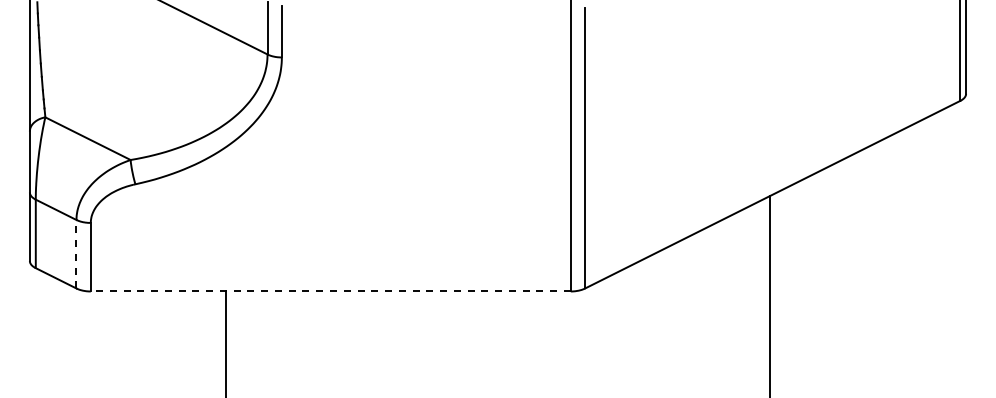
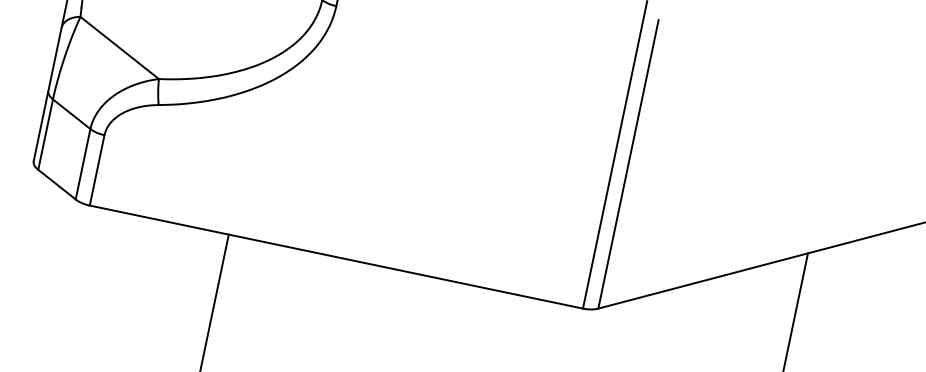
line: (76, 253) -> (83, 163), dashed -> solid
line: (330, 291) -> (336, 257), dashed -> solid

